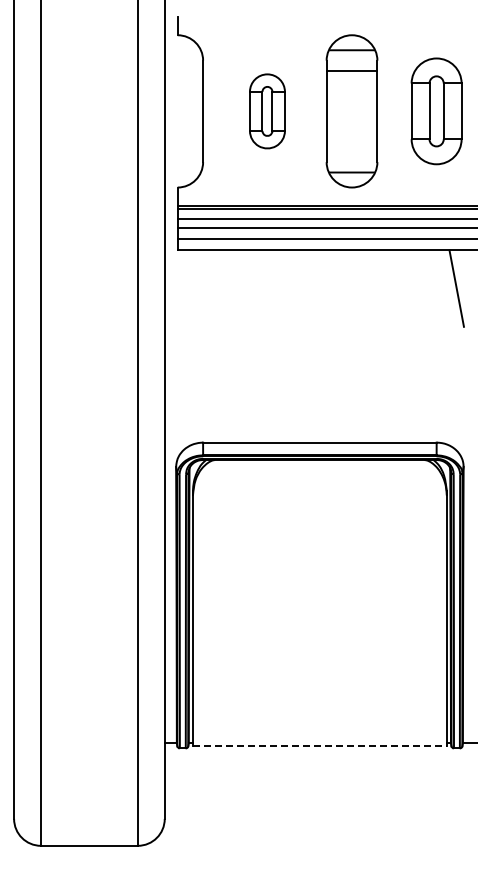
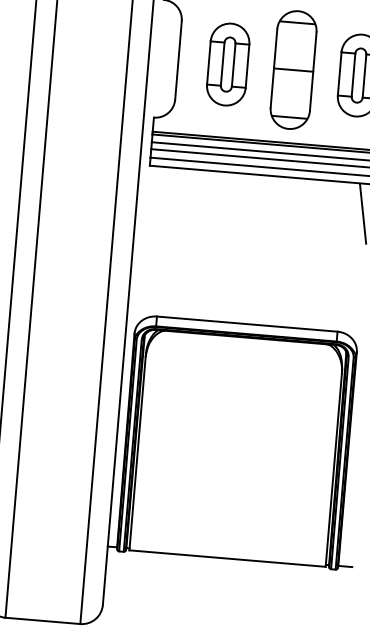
line: (351, 71) -> (293, 70), moved
part: (267, 111) -> (228, 64), size x1.43
line: (319, 745) -> (227, 558), dashed -> solid

